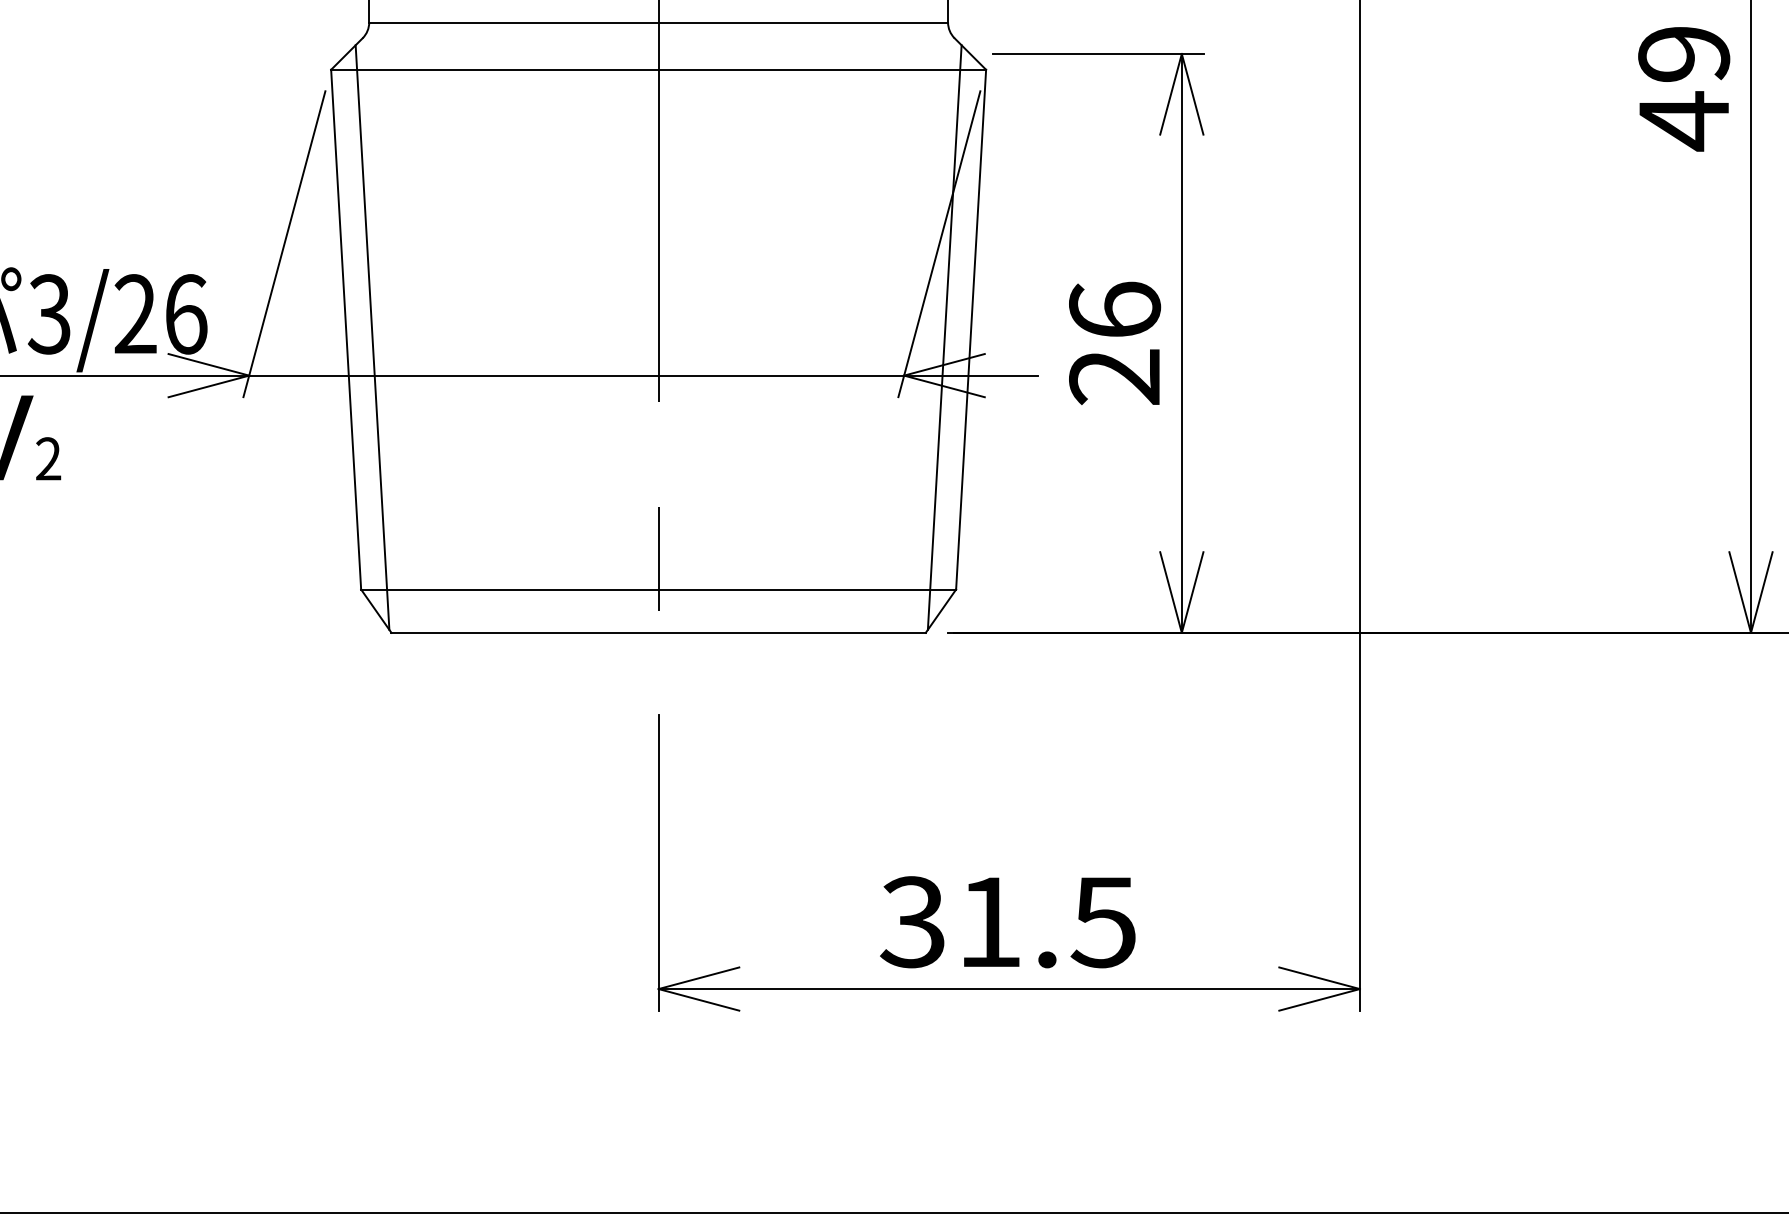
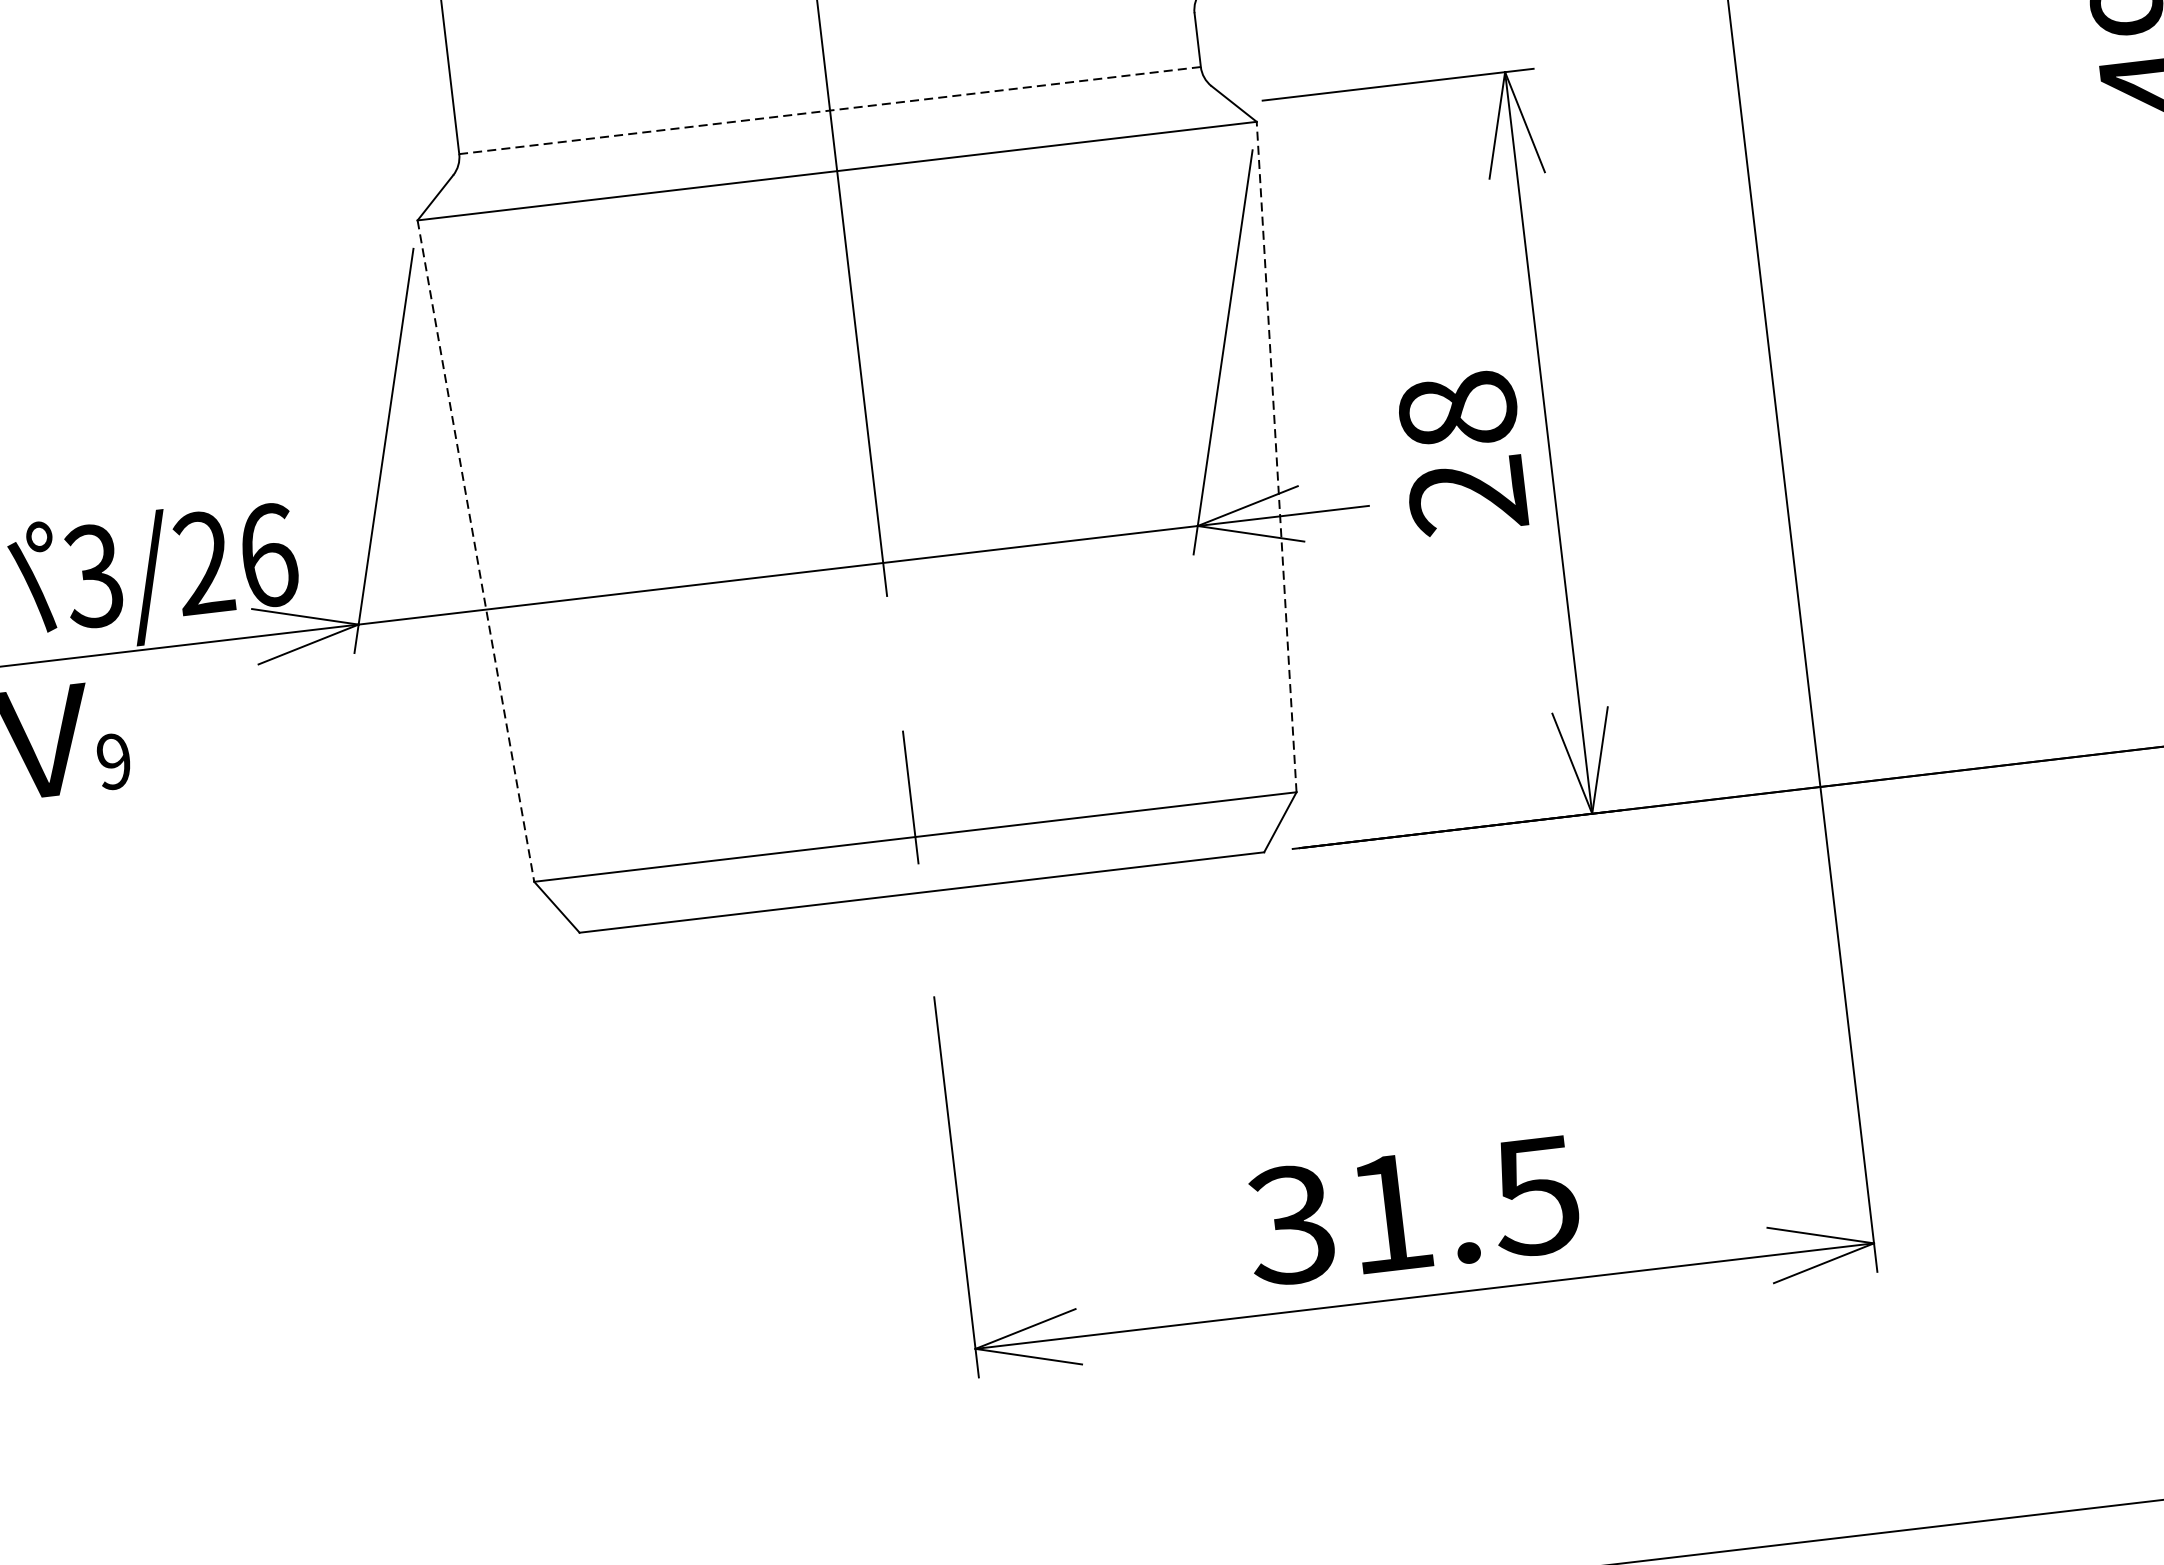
line: (658, 22) -> (829, 110), solid -> dashed
text: (1115, 309) -> (1458, 409), 26 -> 28
line: (971, 329) -> (1277, 456), solid -> dashed
line: (346, 330) -> (476, 552), solid -> dashed
line: (372, 337) -> (510, 557), removed
line: (944, 337) -> (1243, 471), removed
text: (48, 458) -> (113, 760), 2 -> 9

